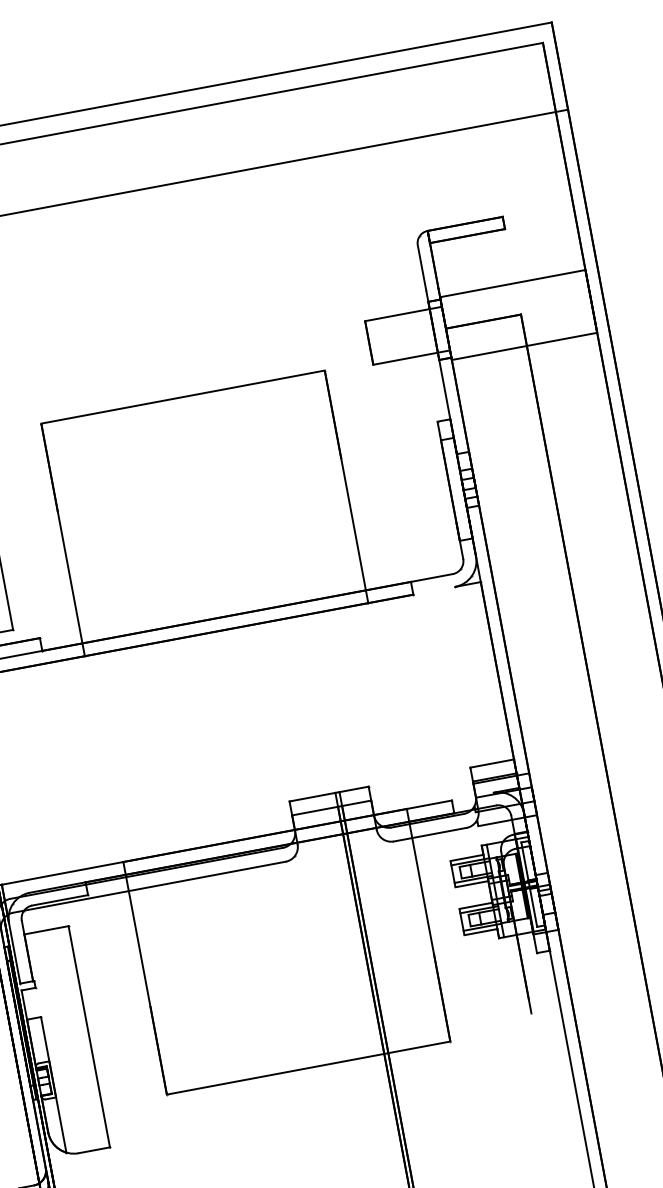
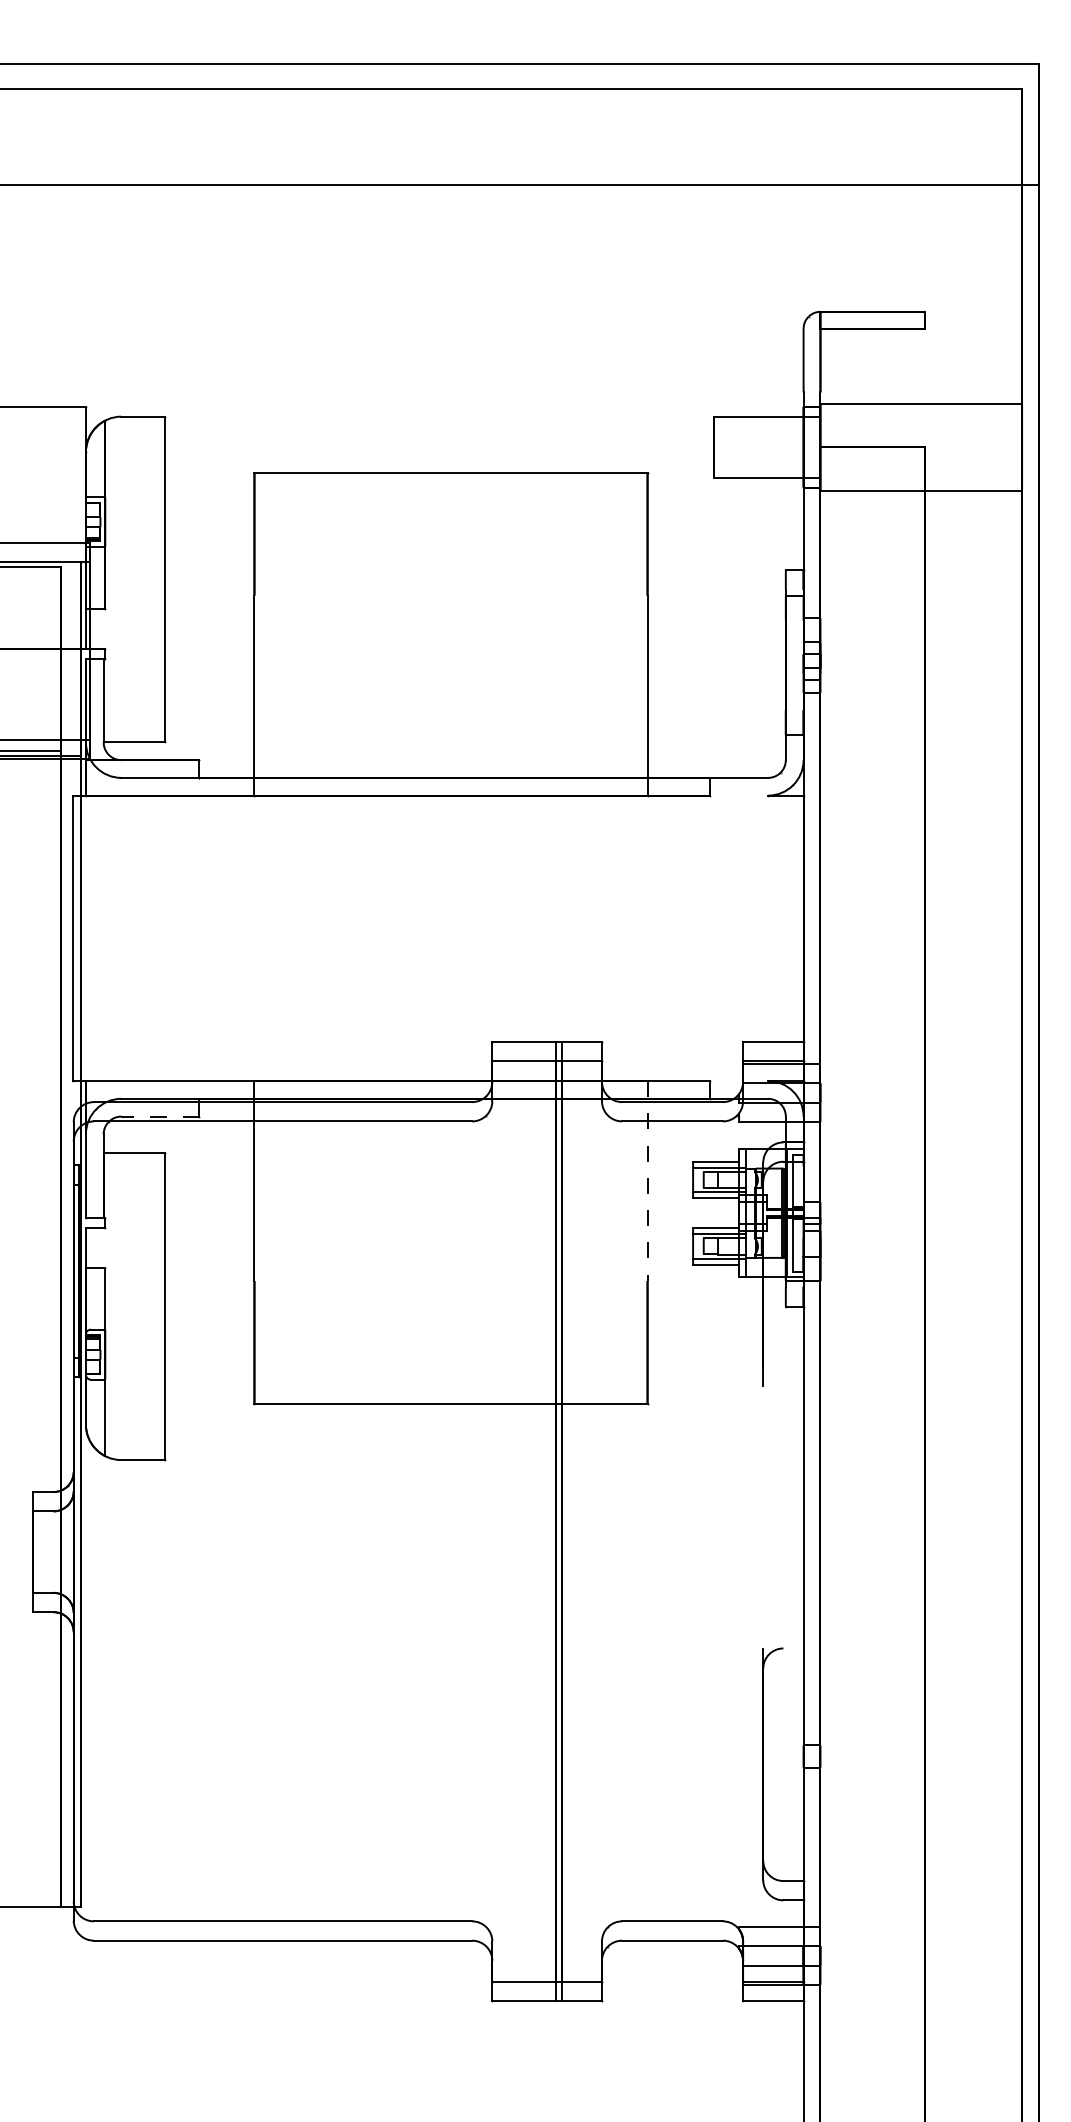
line: (420, 881) -> (647, 1181), solid -> dashed
line: (60, 900) -> (160, 1116), solid -> dashed

